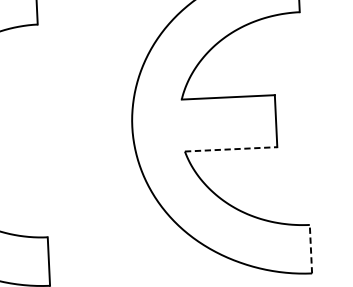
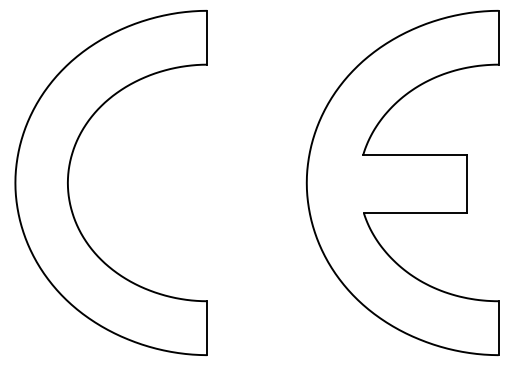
line: (231, 149) -> (415, 213), dashed -> solid
line: (310, 249) -> (498, 328), dashed -> solid

